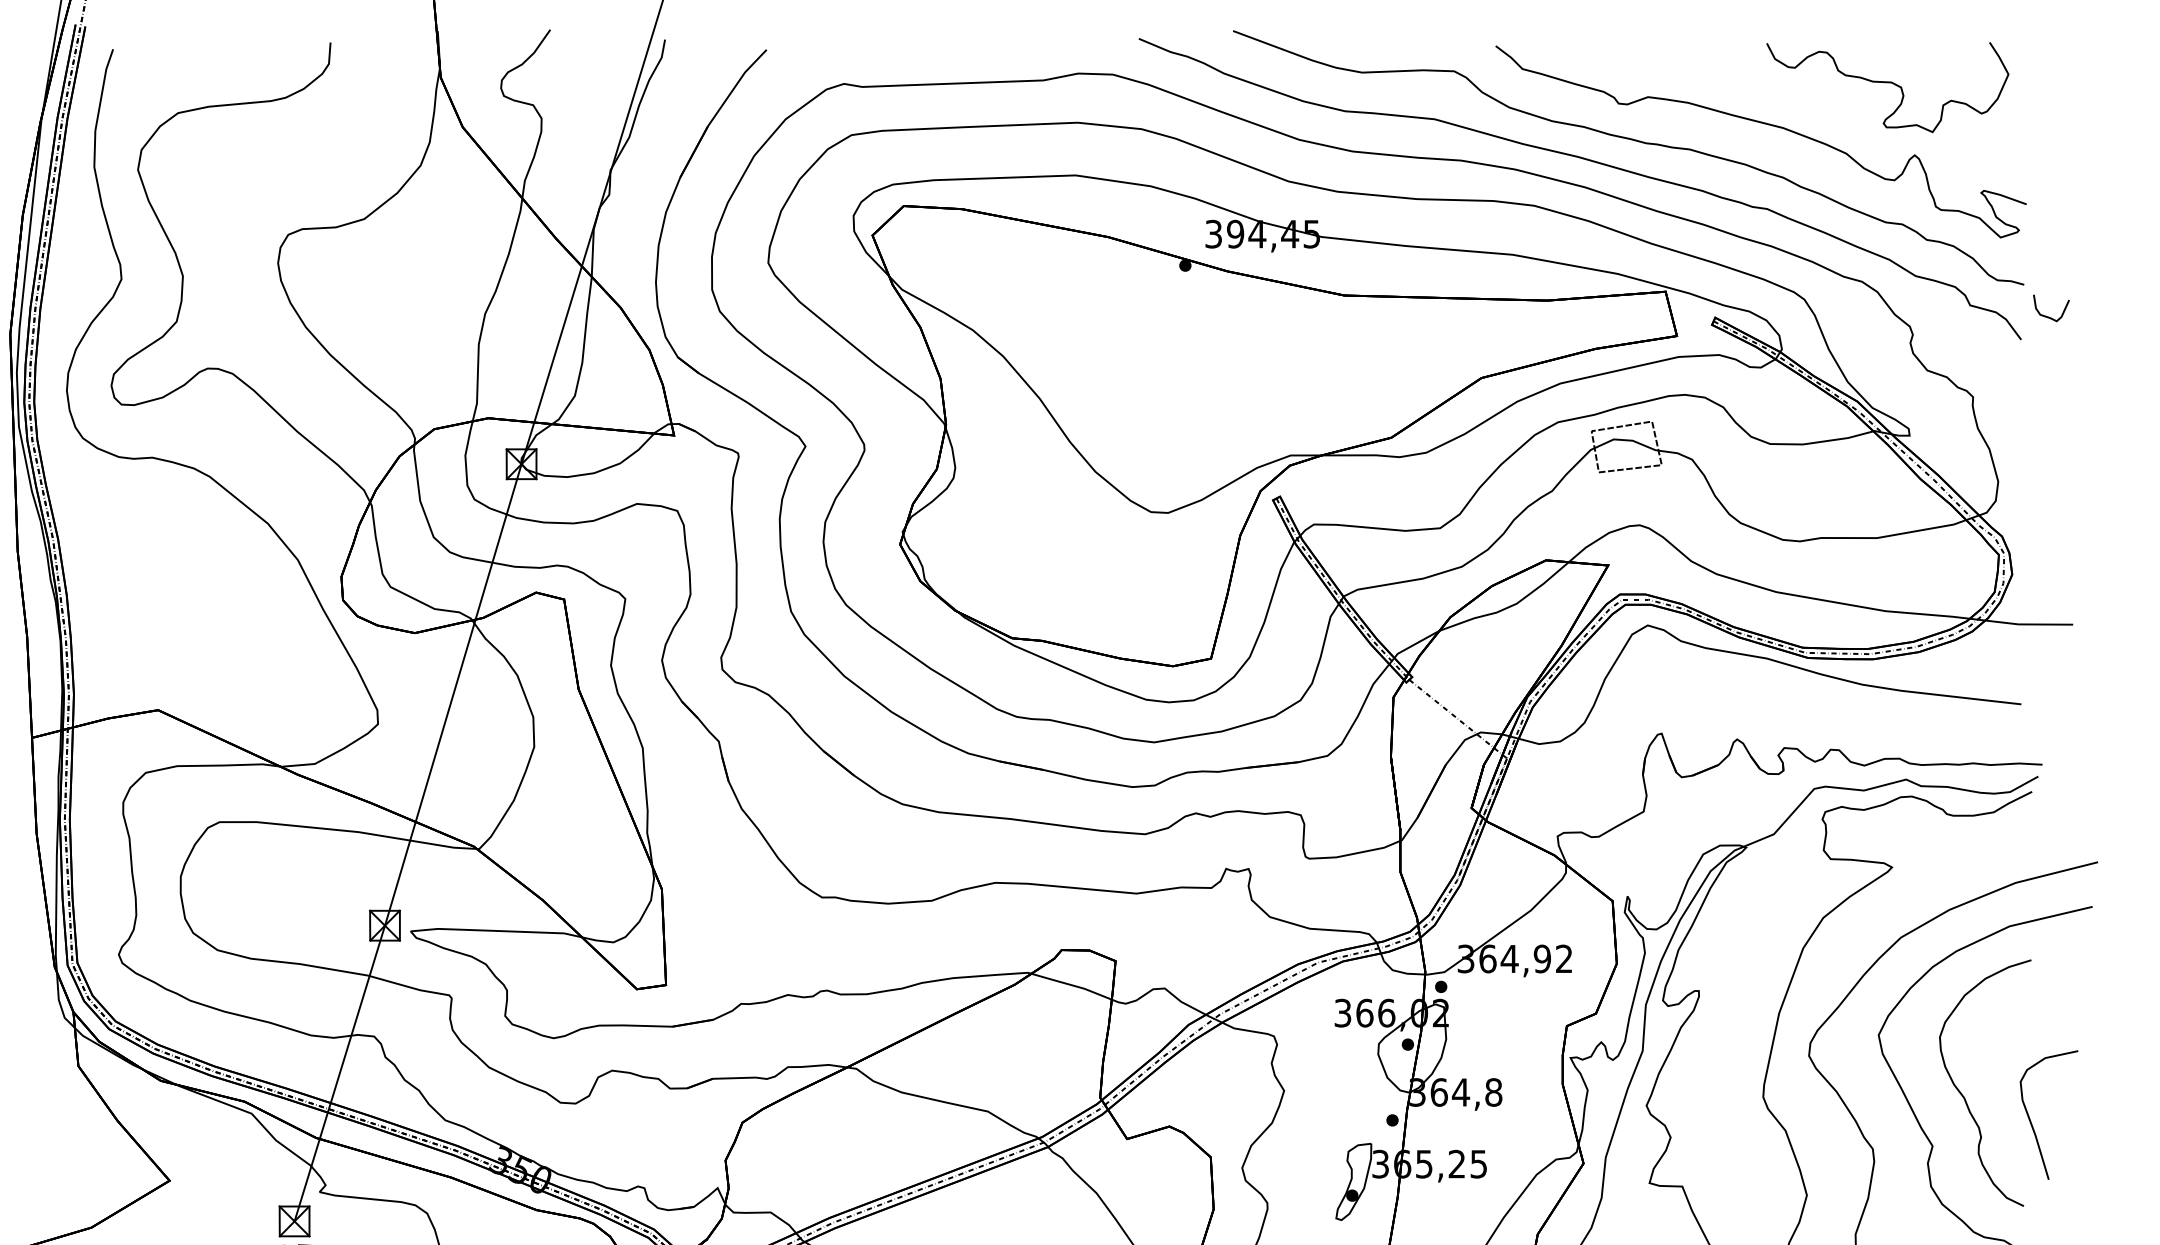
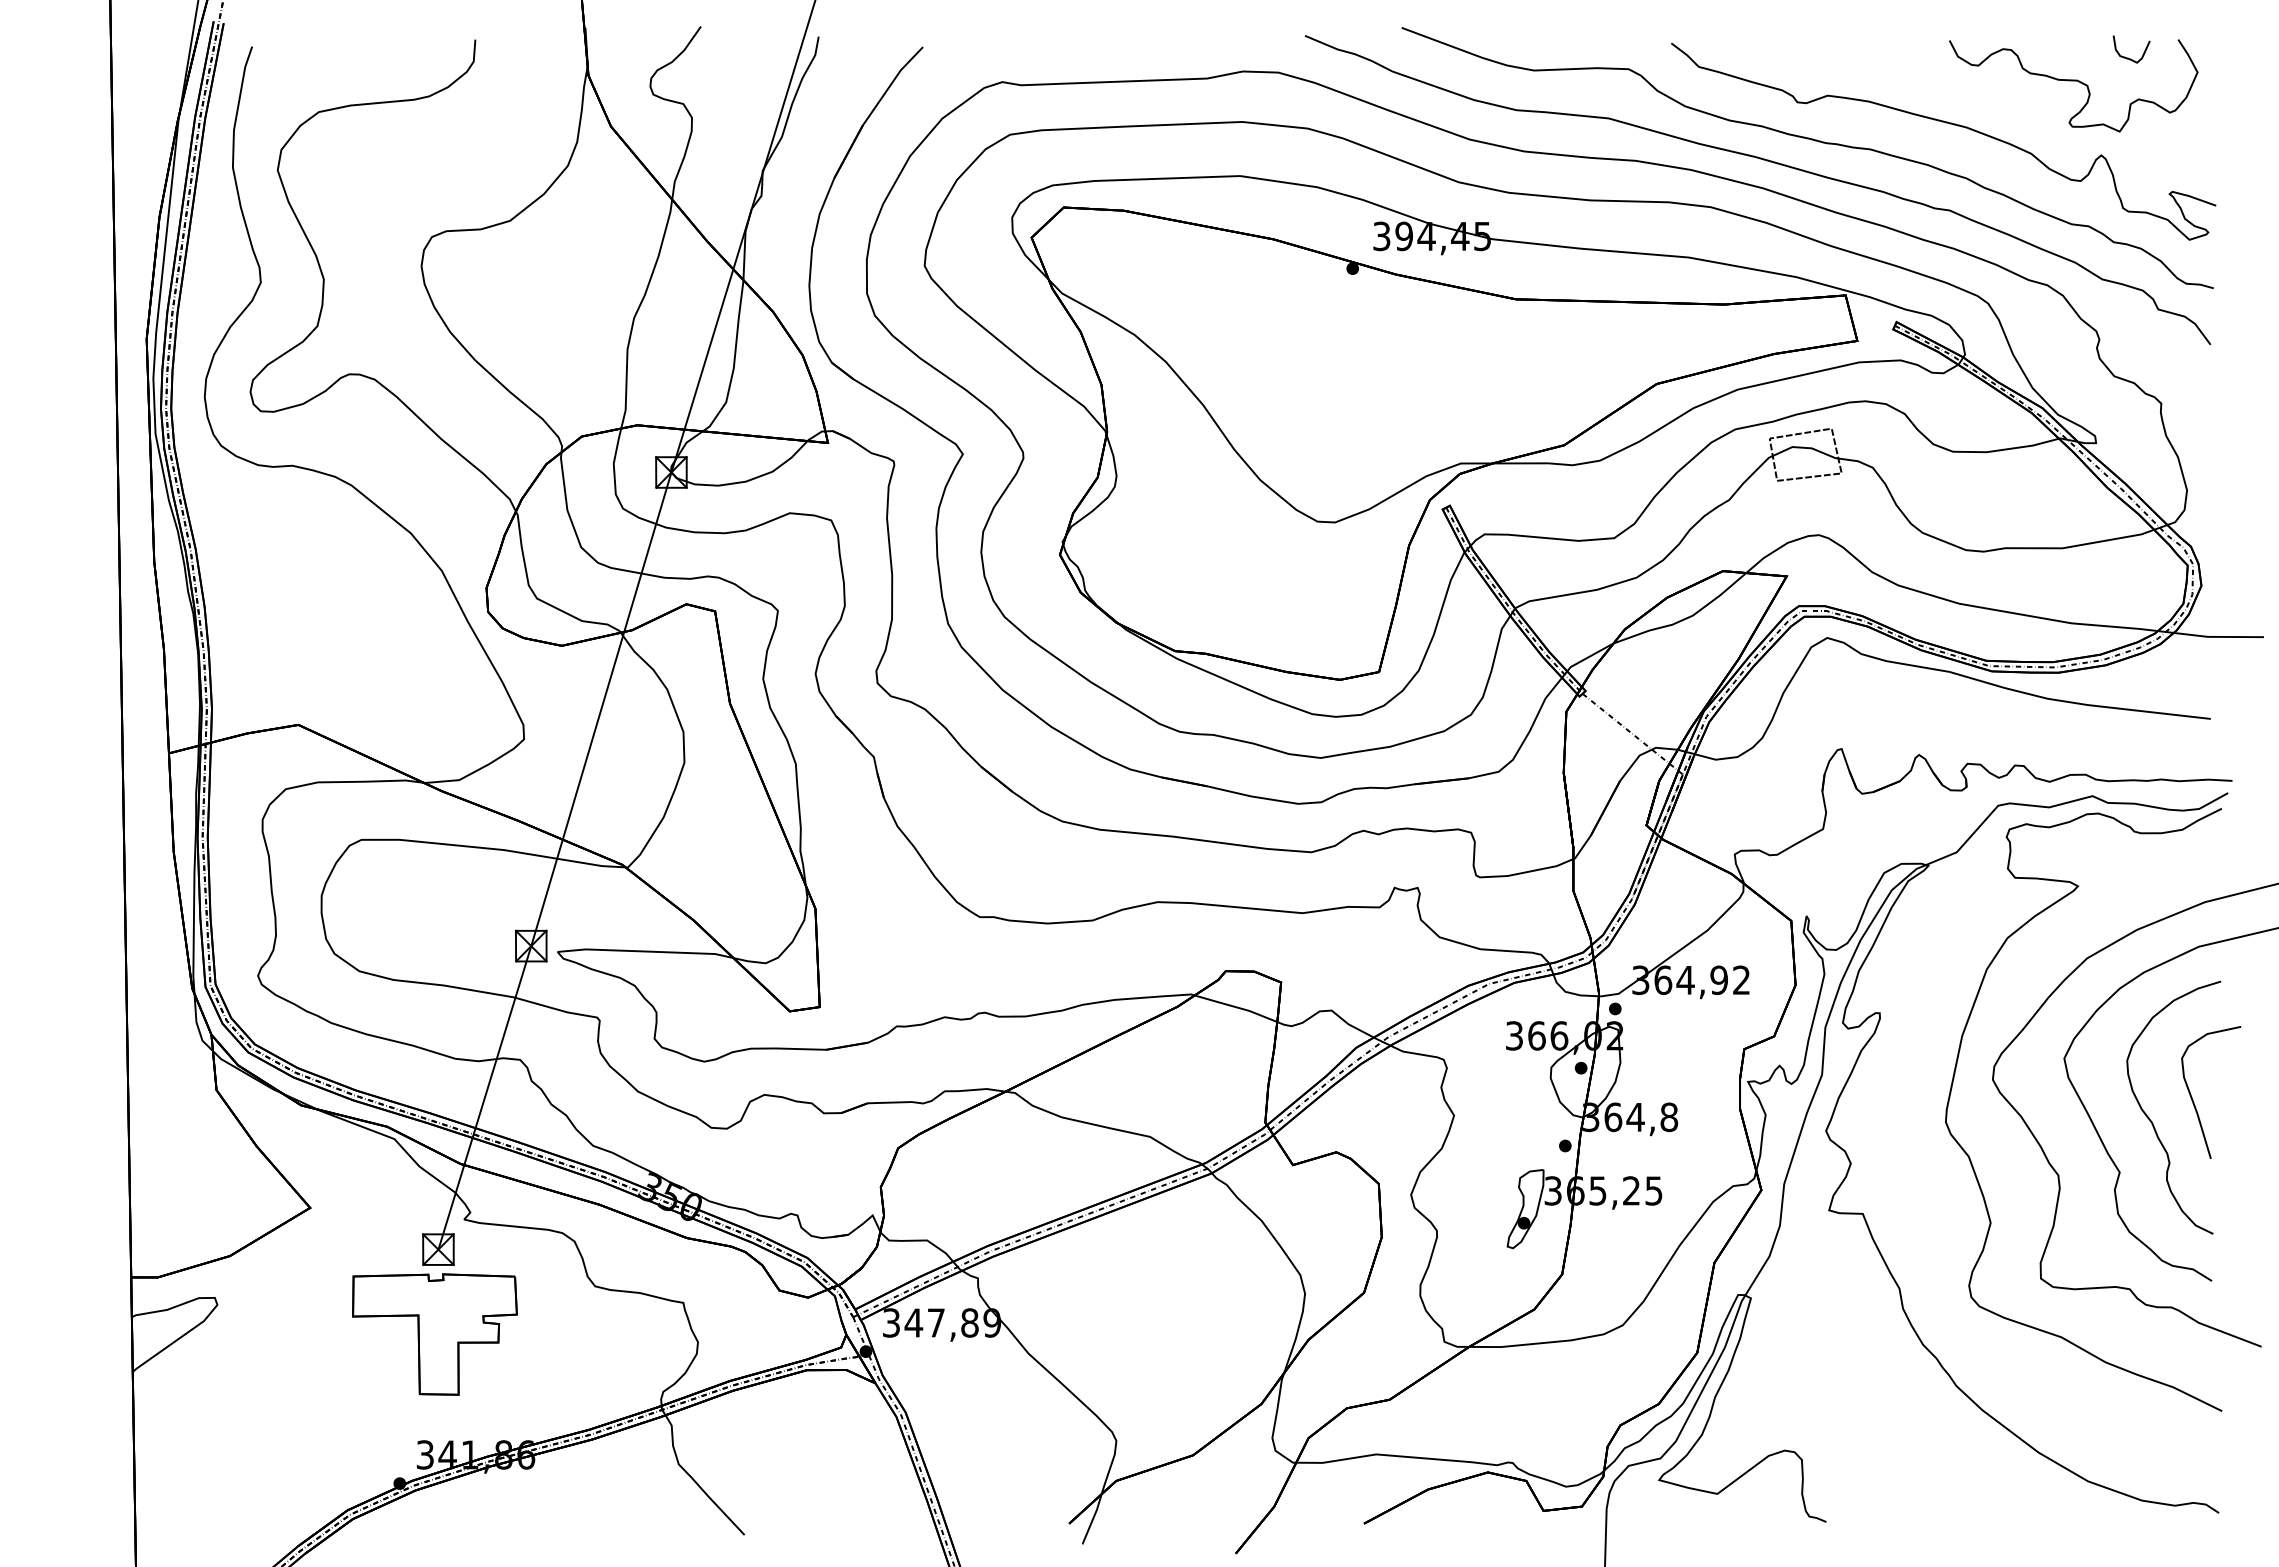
curve: (2048, 316) -> (2128, 57), moved
curve: (2031, 1121) -> (2193, 1099), moved

